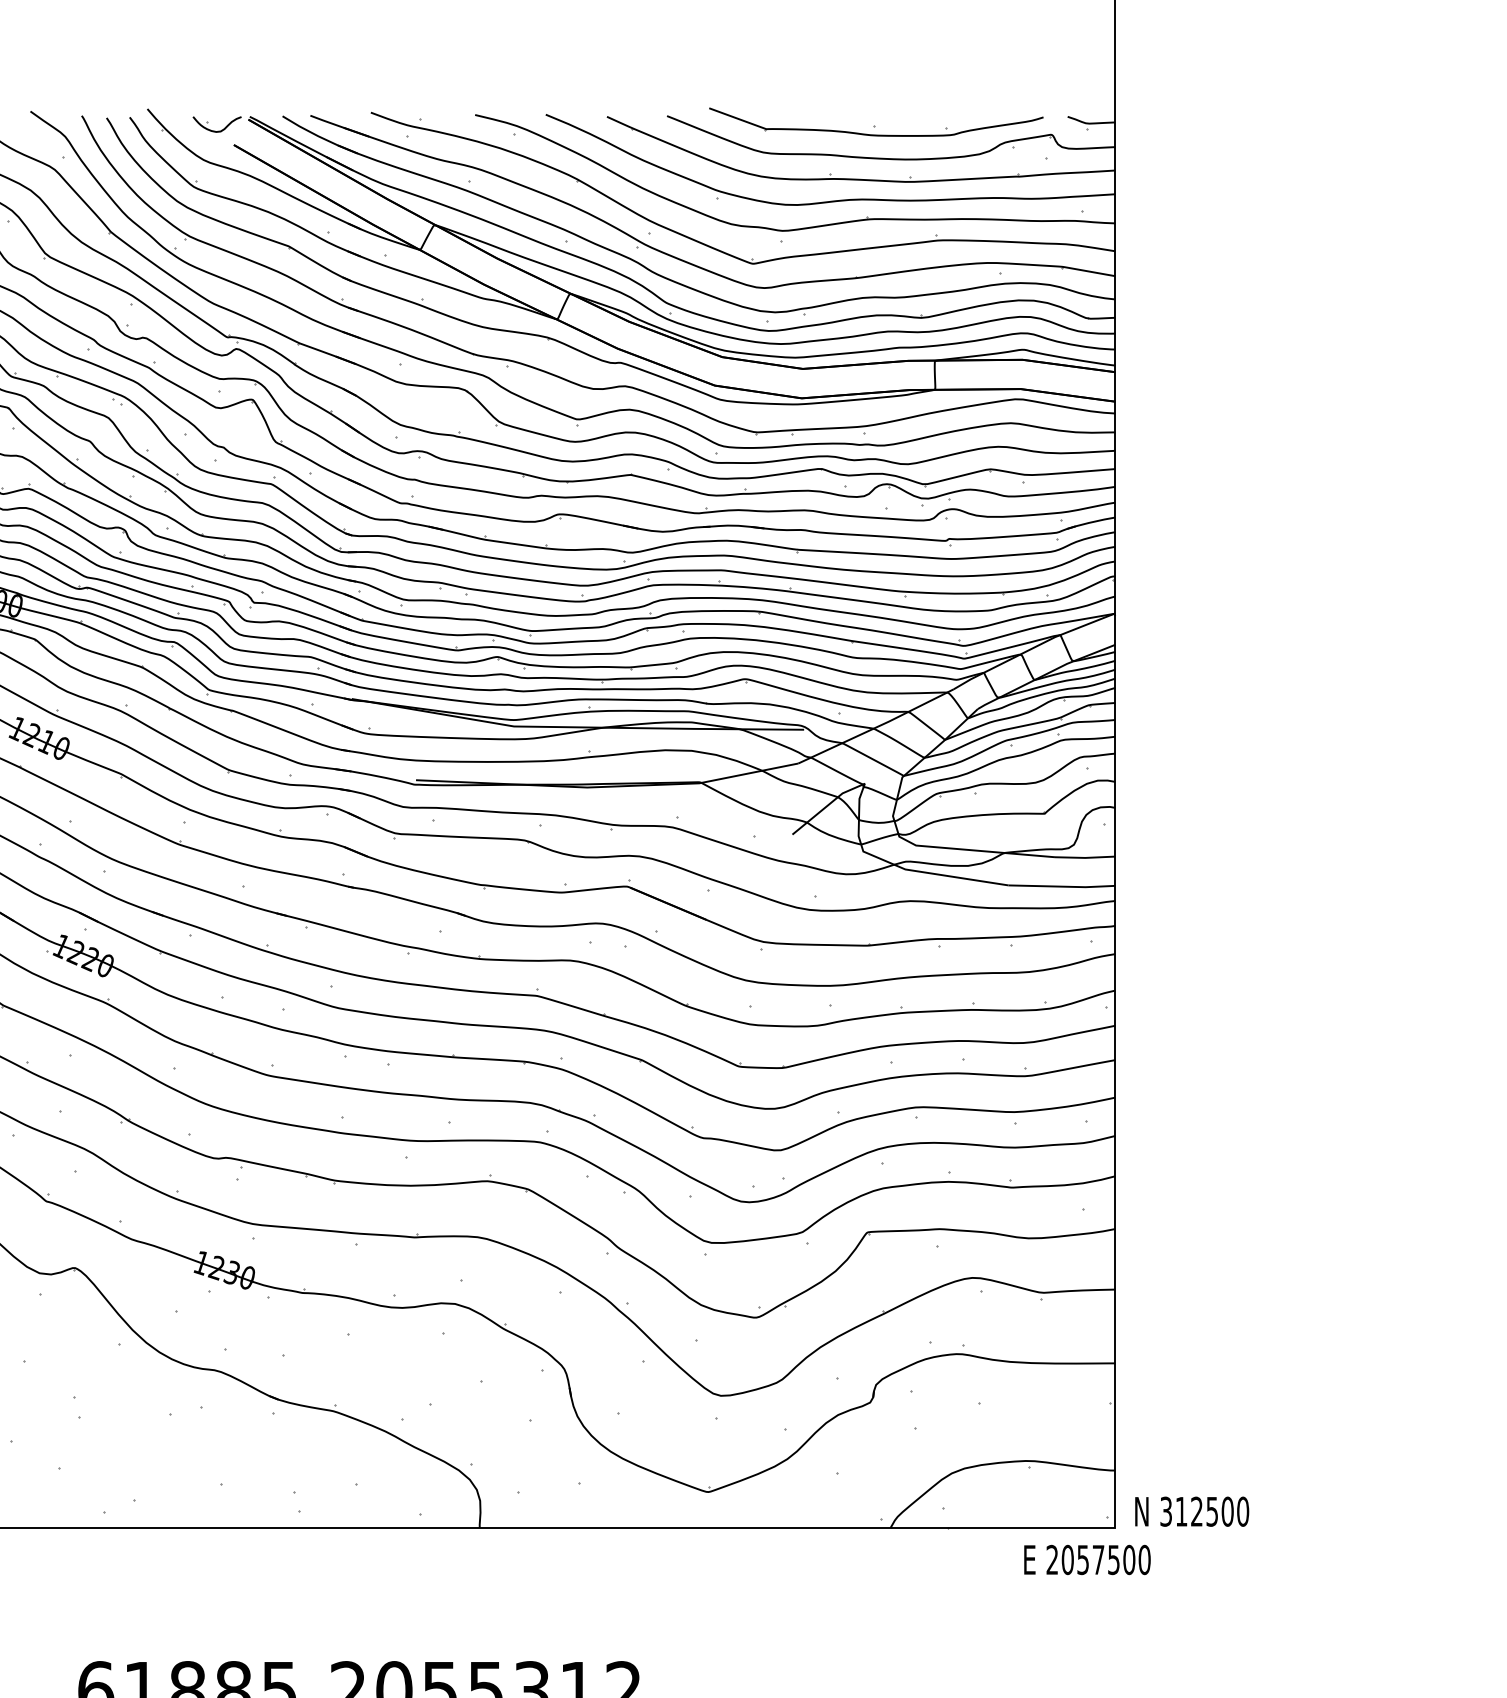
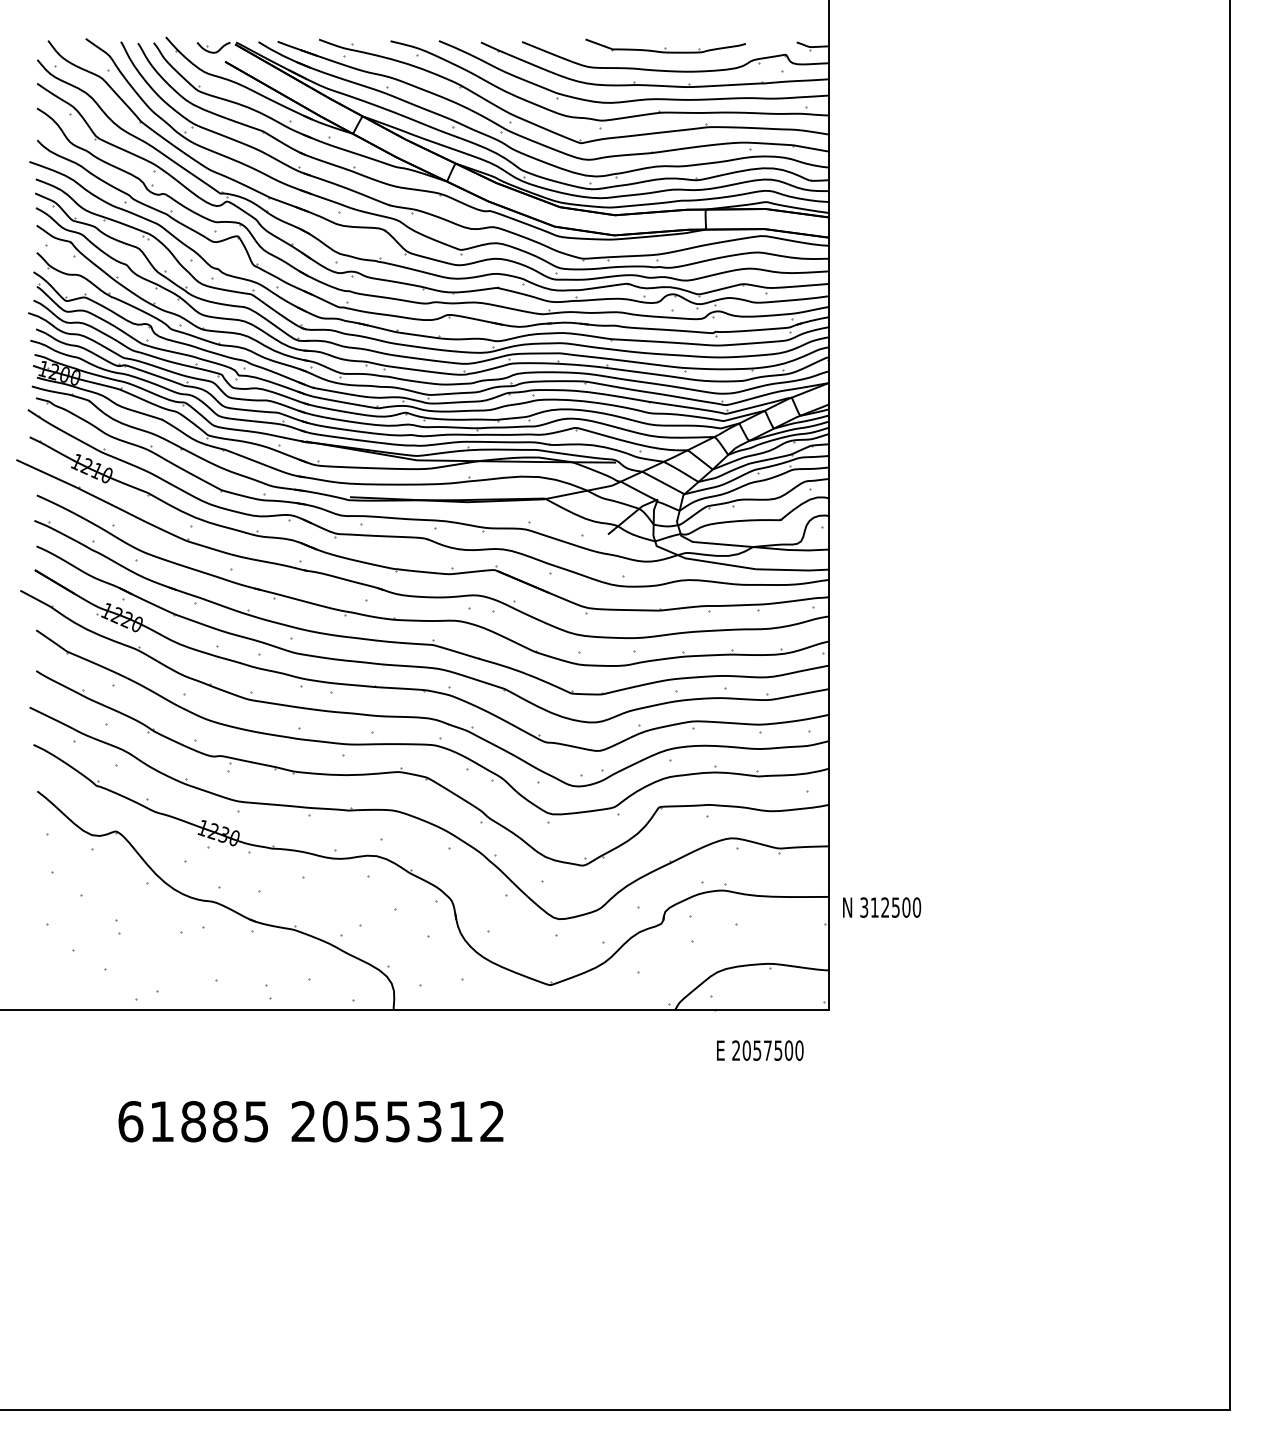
part: (876, 121) -> (665, 45), size x0.7
text: (1192, 1511) -> (882, 907), moved
text: (1087, 1559) -> (760, 1050), moved

